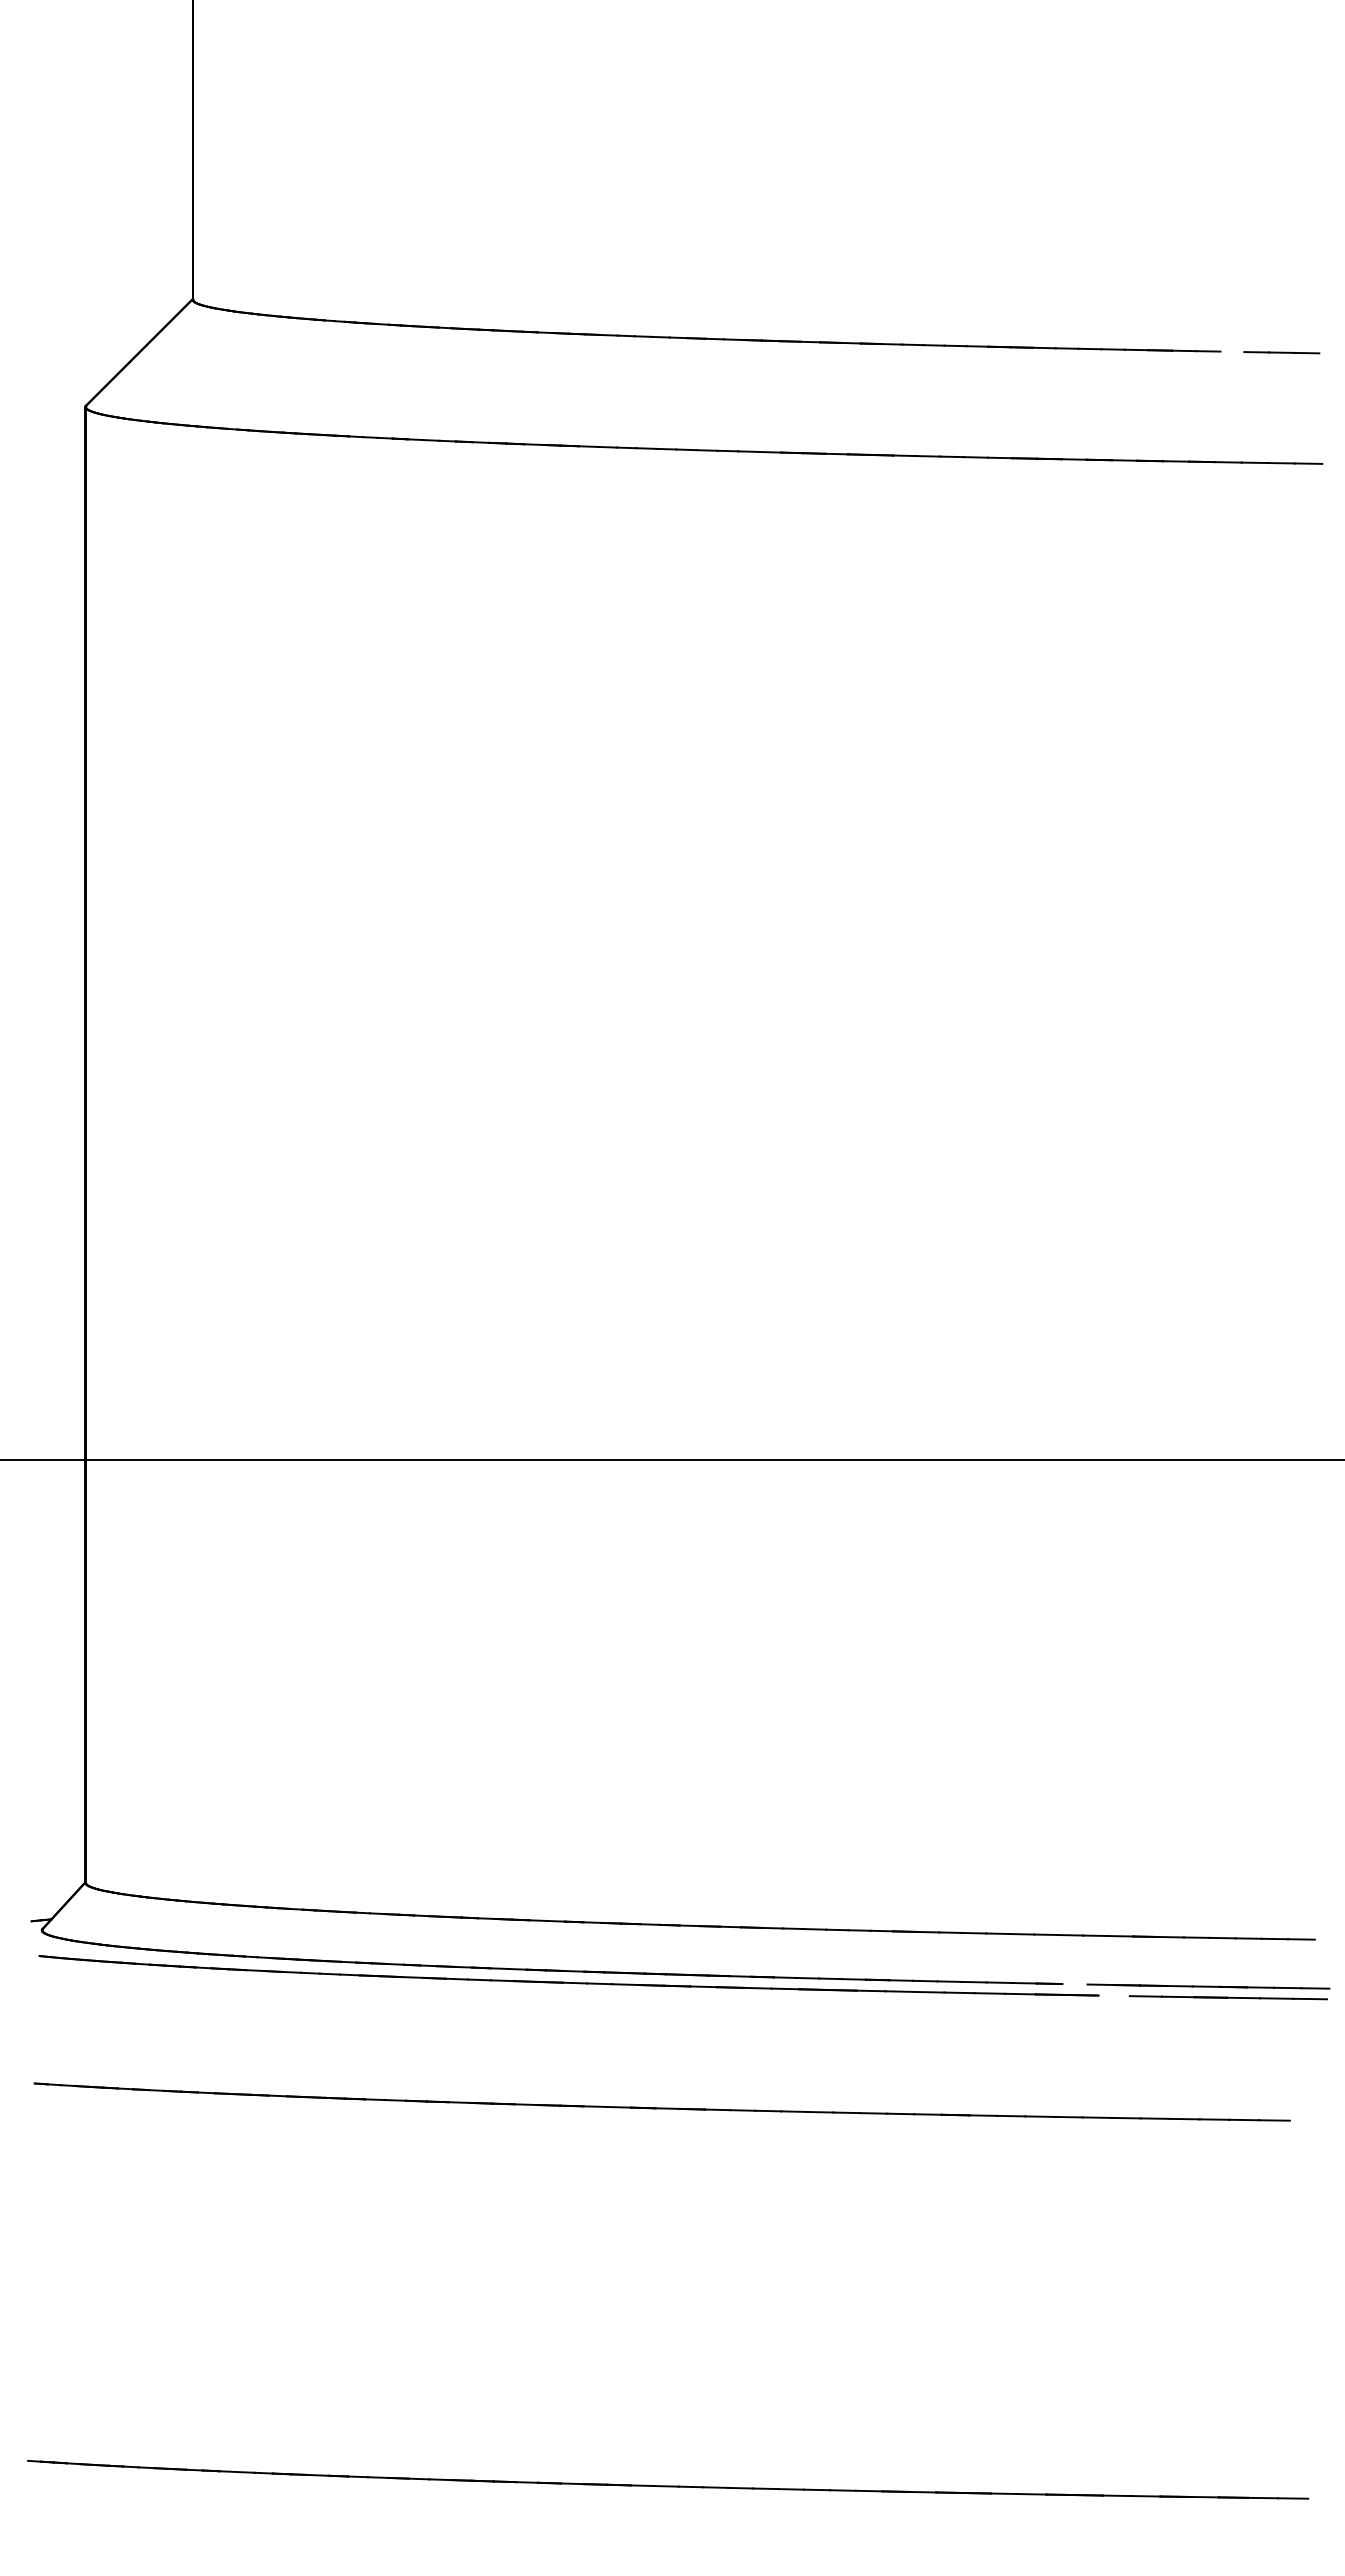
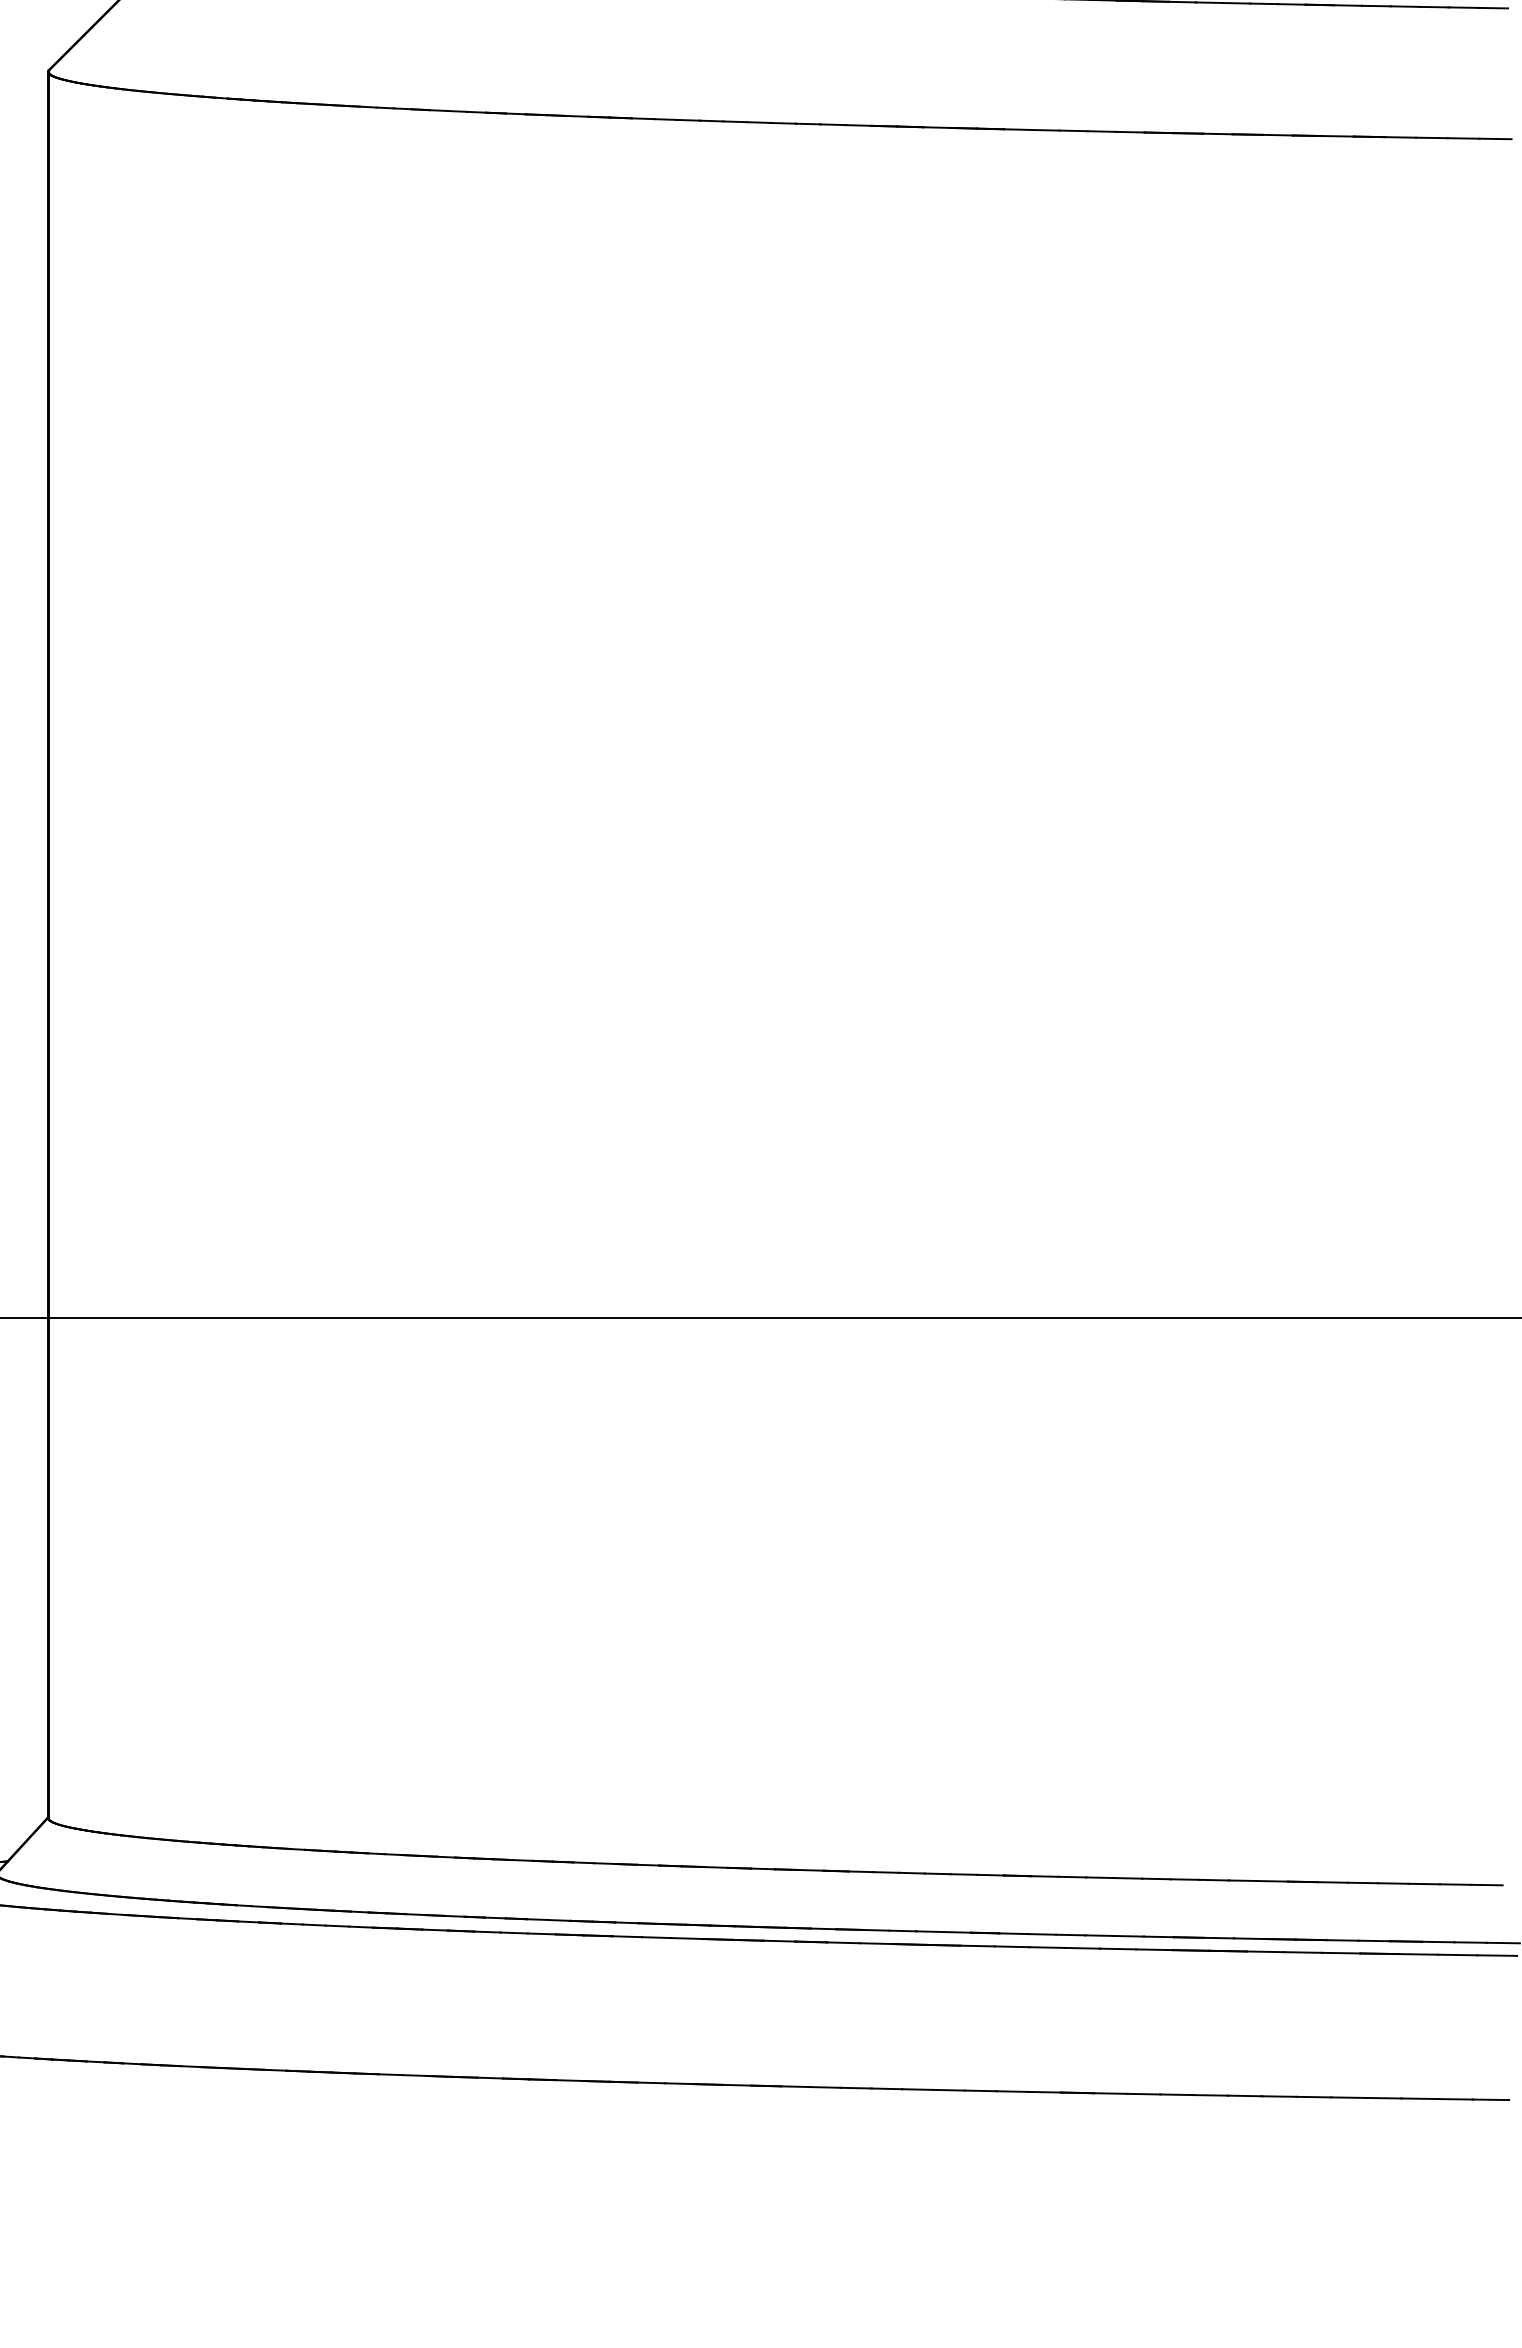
line: (1231, 351) -> (1404, 6), added
line: (1074, 1984) -> (1218, 1938), added
line: (1114, 1995) -> (1265, 1951), added
line: (1304, 2120) -> (1490, 2099), added

